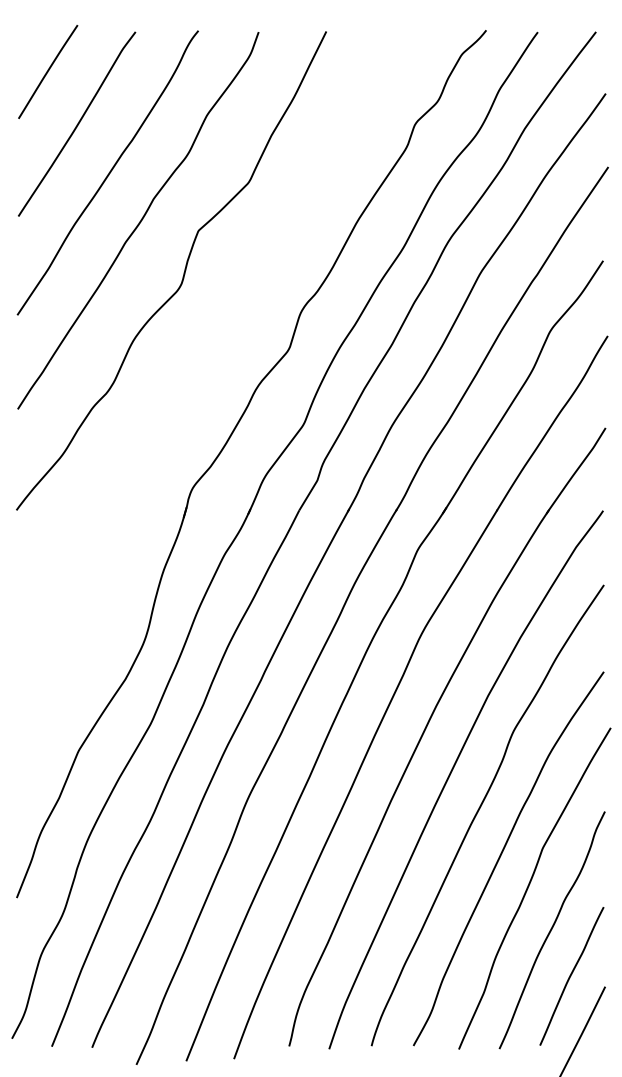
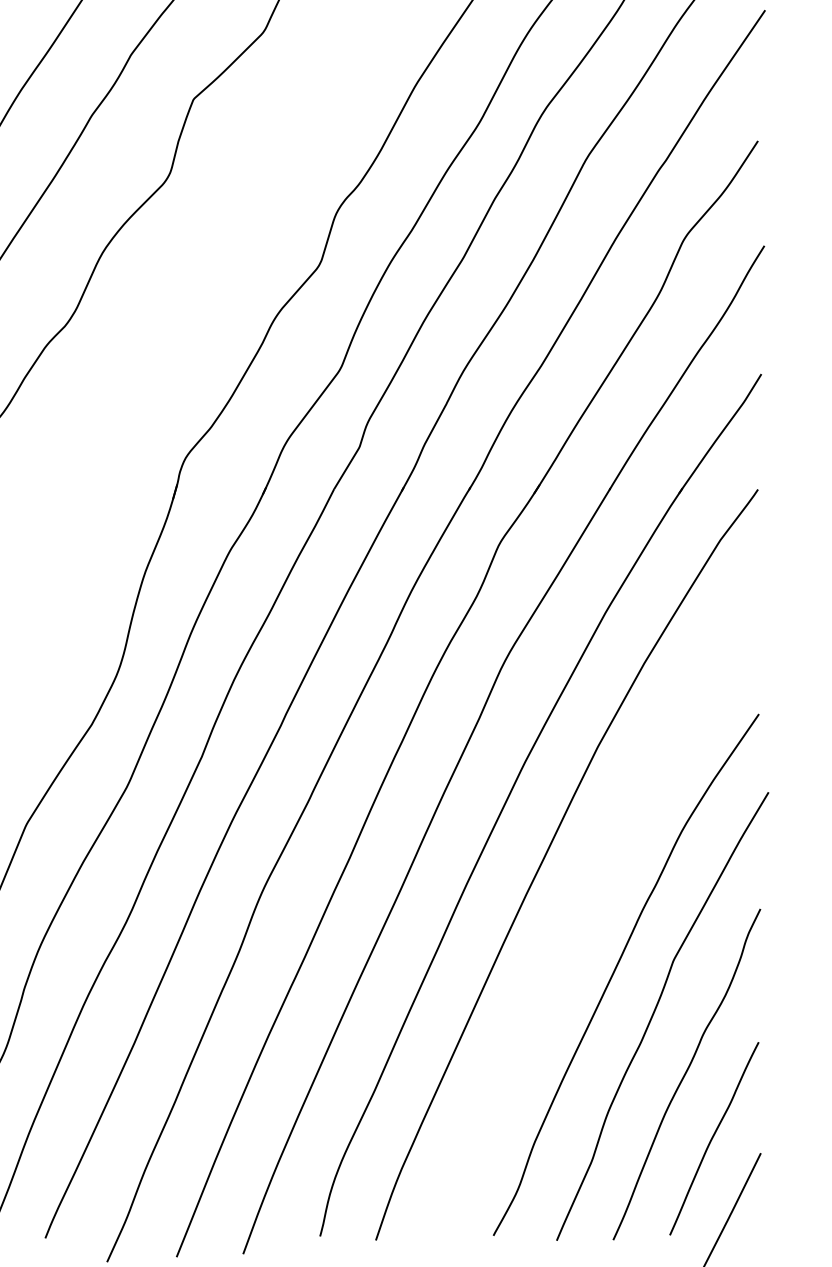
curve: (479, 810) -> (585, 907), removed

